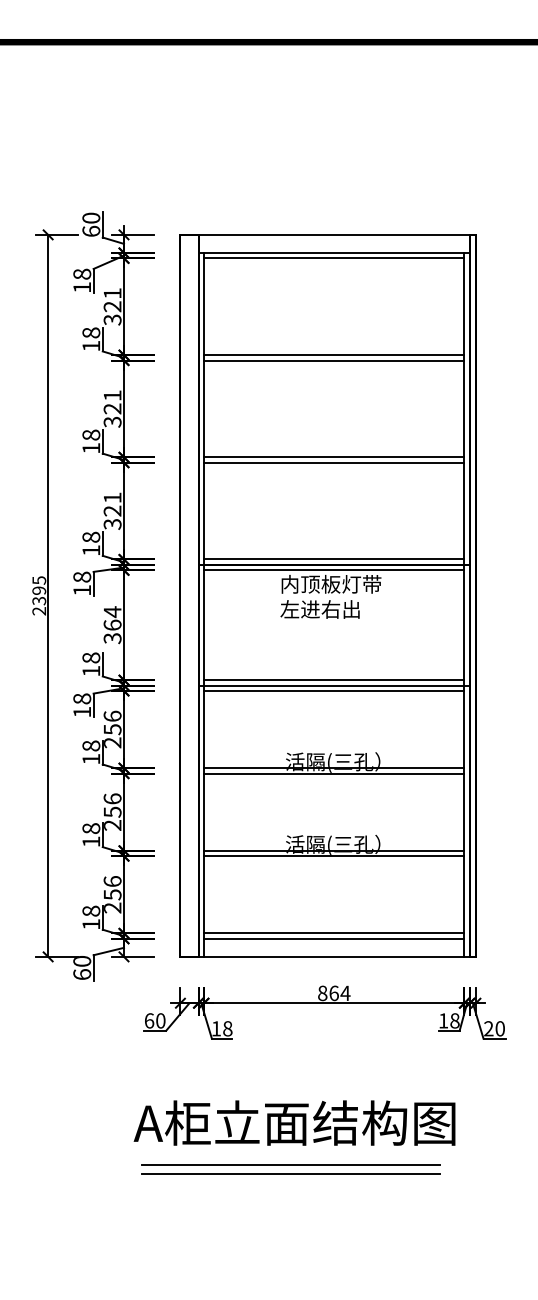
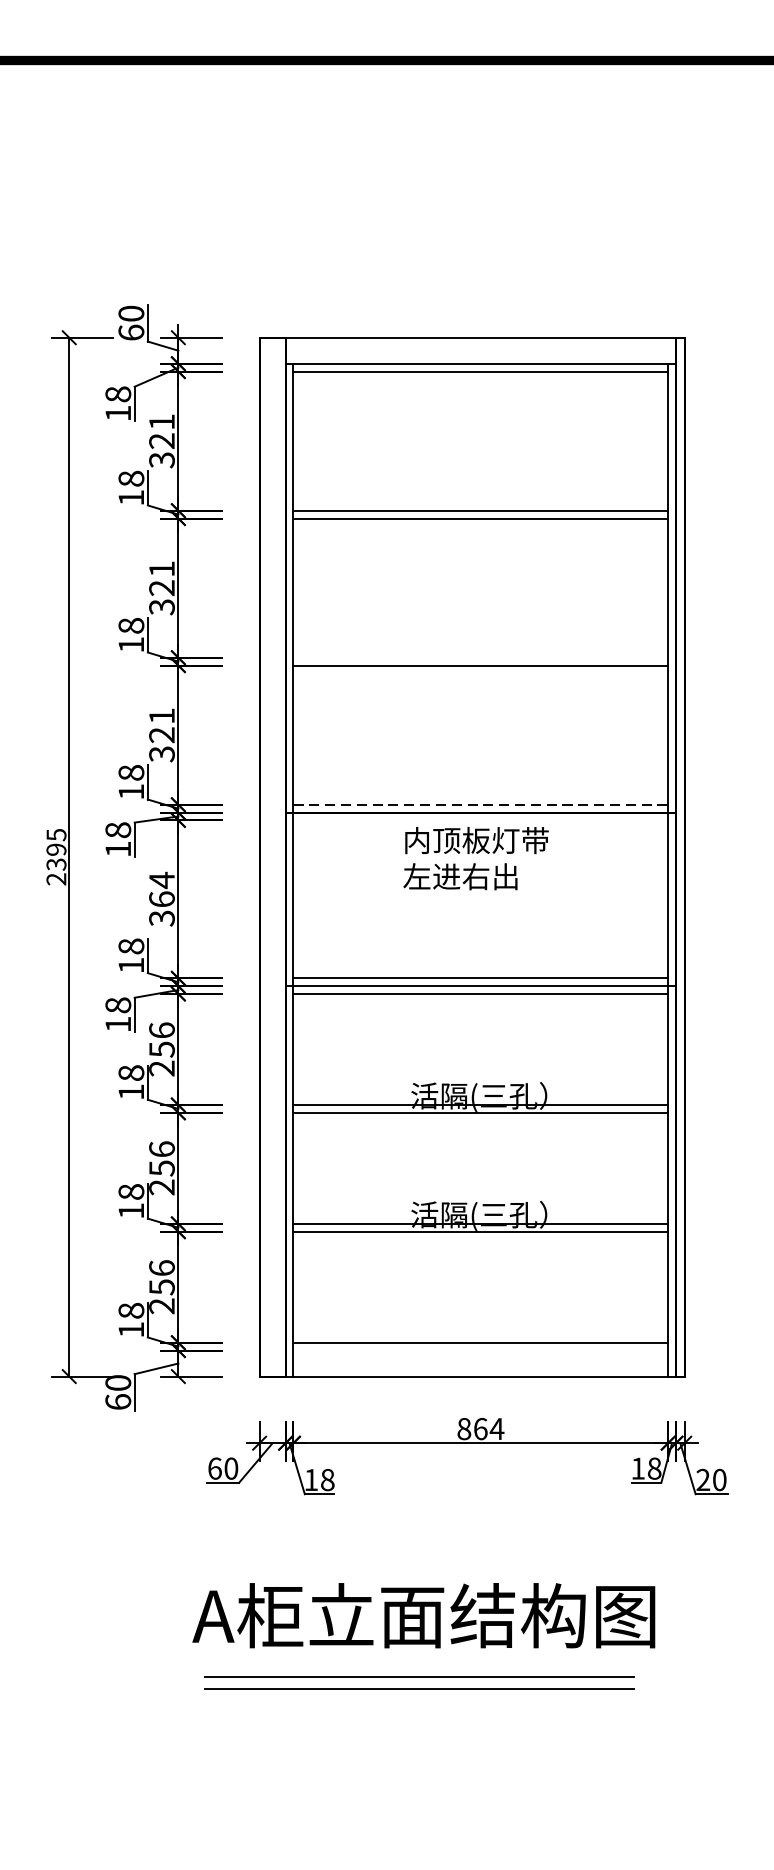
line: (333, 457) -> (479, 658), removed
line: (334, 559) -> (481, 804), solid -> dashed
line: (333, 570) -> (479, 820), removed
line: (333, 938) -> (479, 1350), removed

